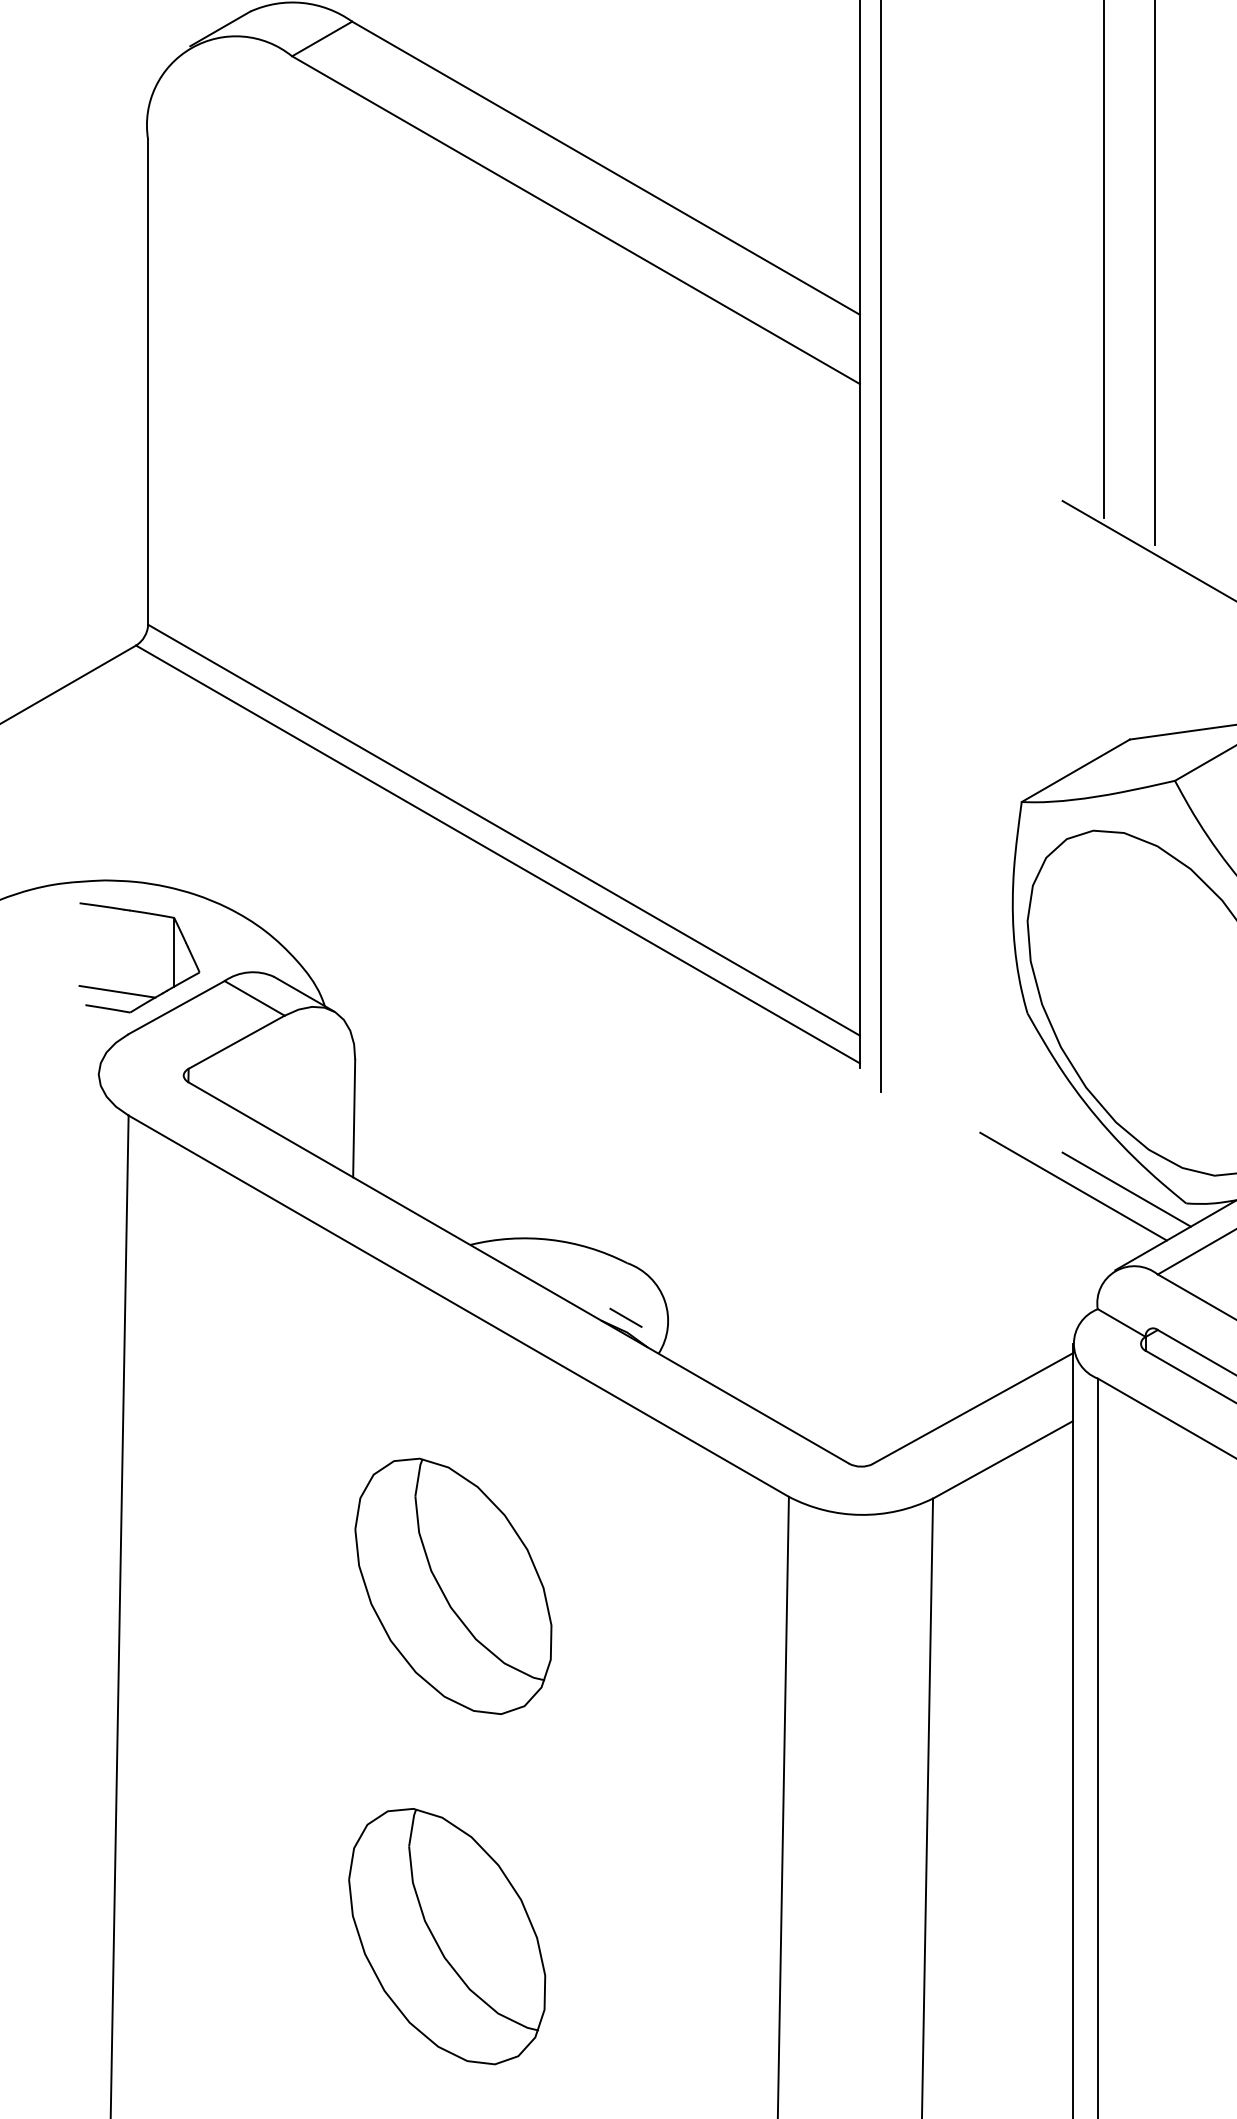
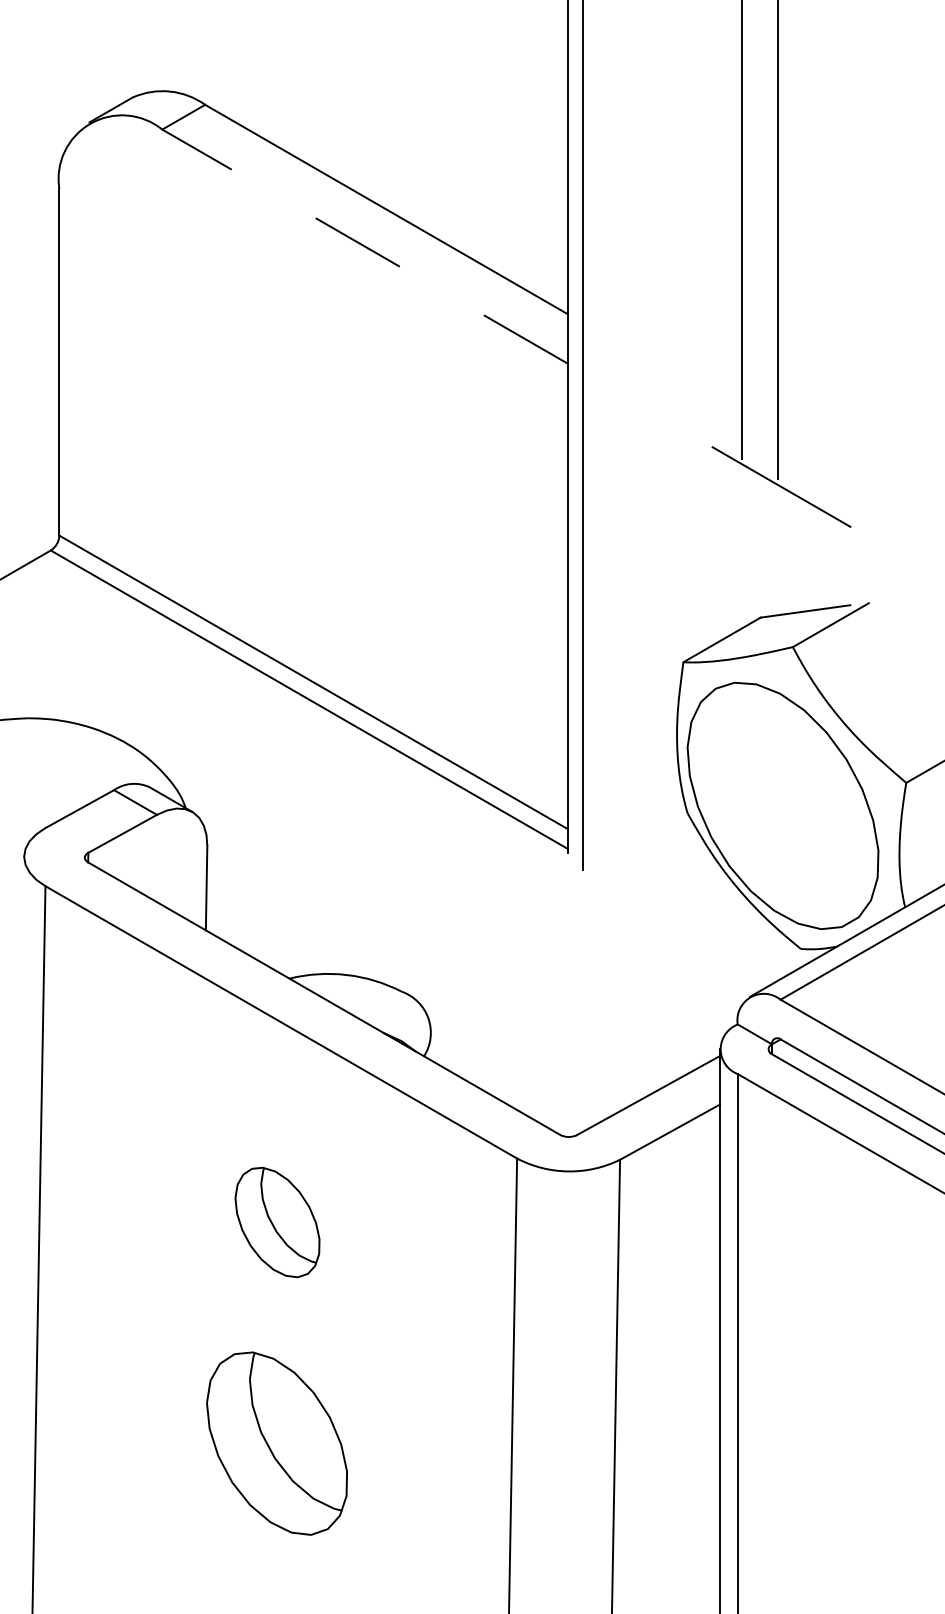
line: (575, 219) -> (364, 246), solid -> dashed
part: (173, 957) -> (77, 773), removed
line: (1073, 1185) -> (720, 936), removed
line: (1126, 1188) -> (758, 938), removed
line: (625, 1317) -> (400, 1030), removed
part: (453, 1586) -> (277, 1222), size x0.6
part: (446, 1936) -> (276, 1443), moved

